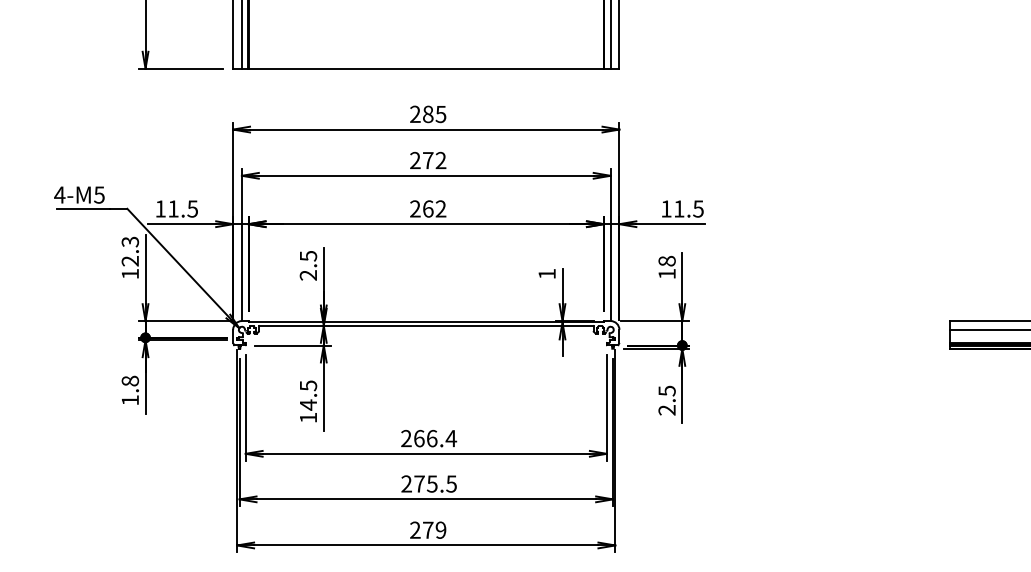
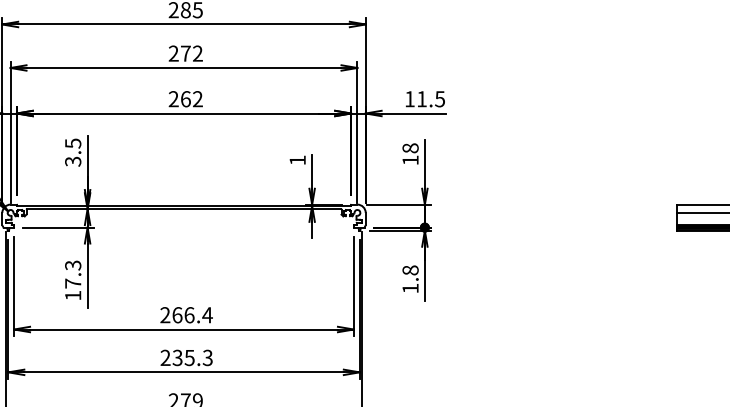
text: (308, 275) -> (73, 161), 2.5 -> 3.5
text: (307, 395) -> (72, 274), 14.5 -> 17.3
text: (666, 400) -> (409, 279), 2.5 -> 1.8
text: (435, 483) -> (192, 357), 275.5 -> 235.3

